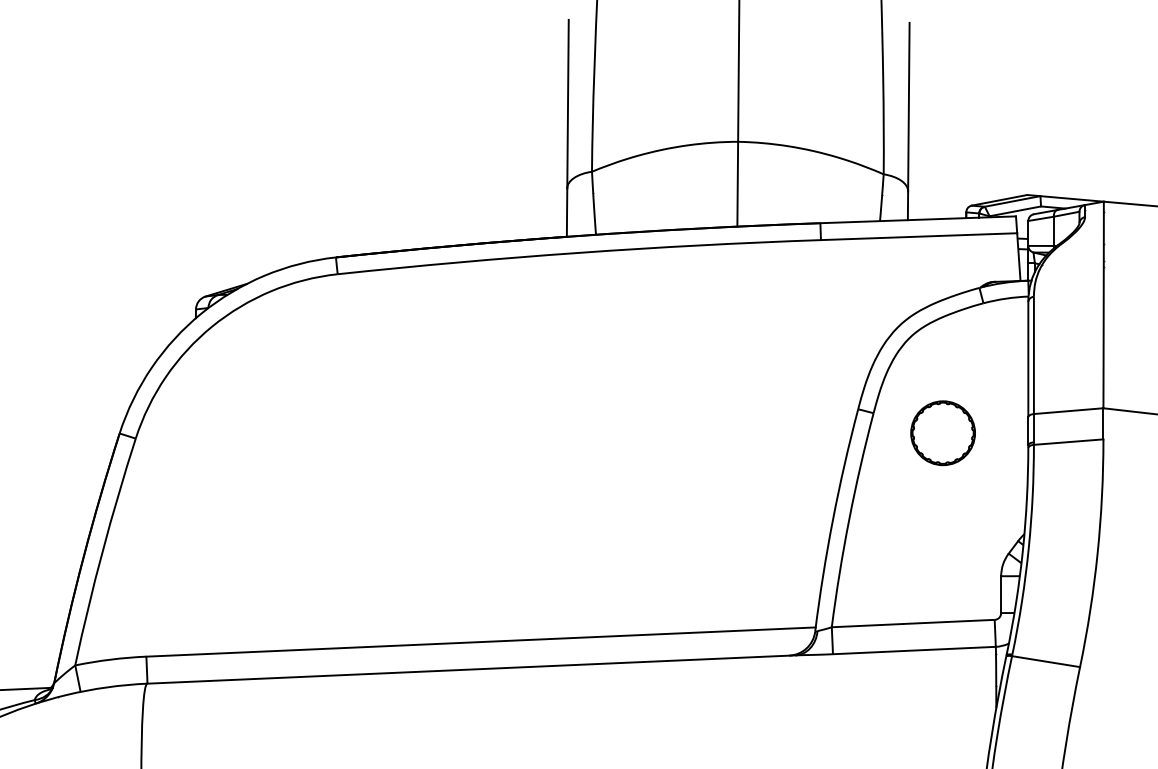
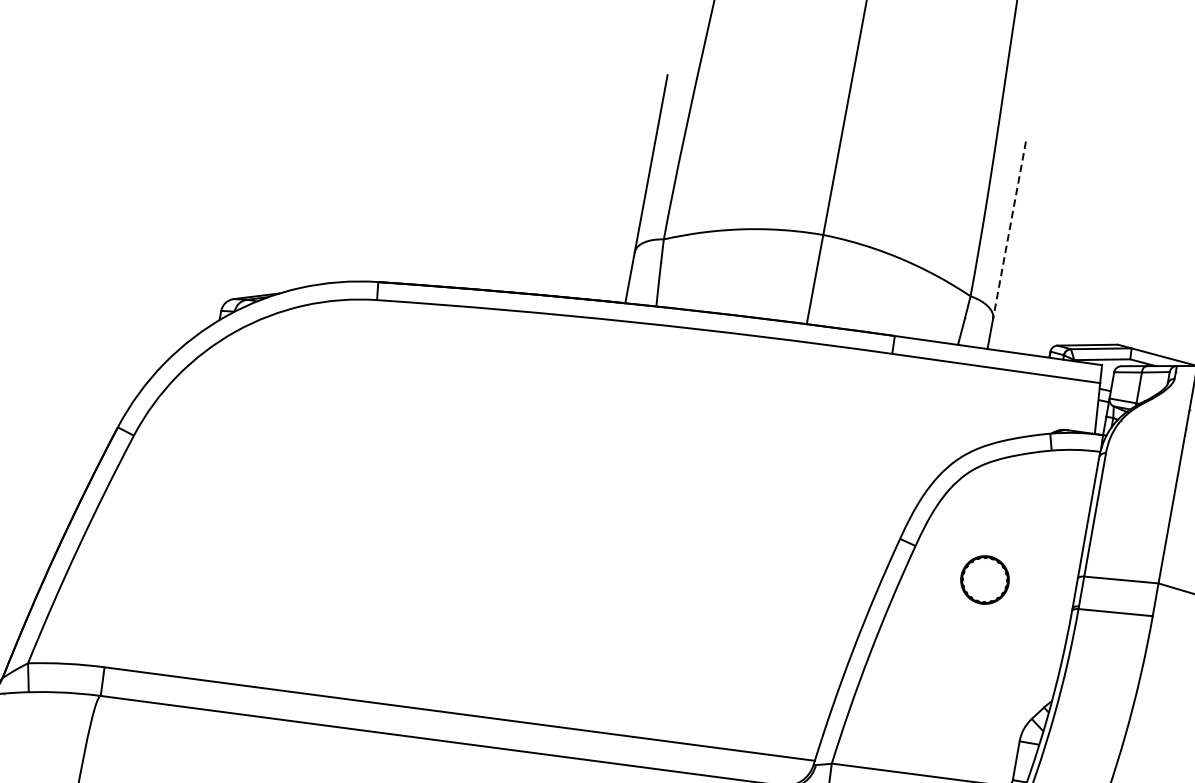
line: (908, 107) -> (1009, 230), solid -> dashed
part: (942, 433) -> (984, 580), size x0.7

